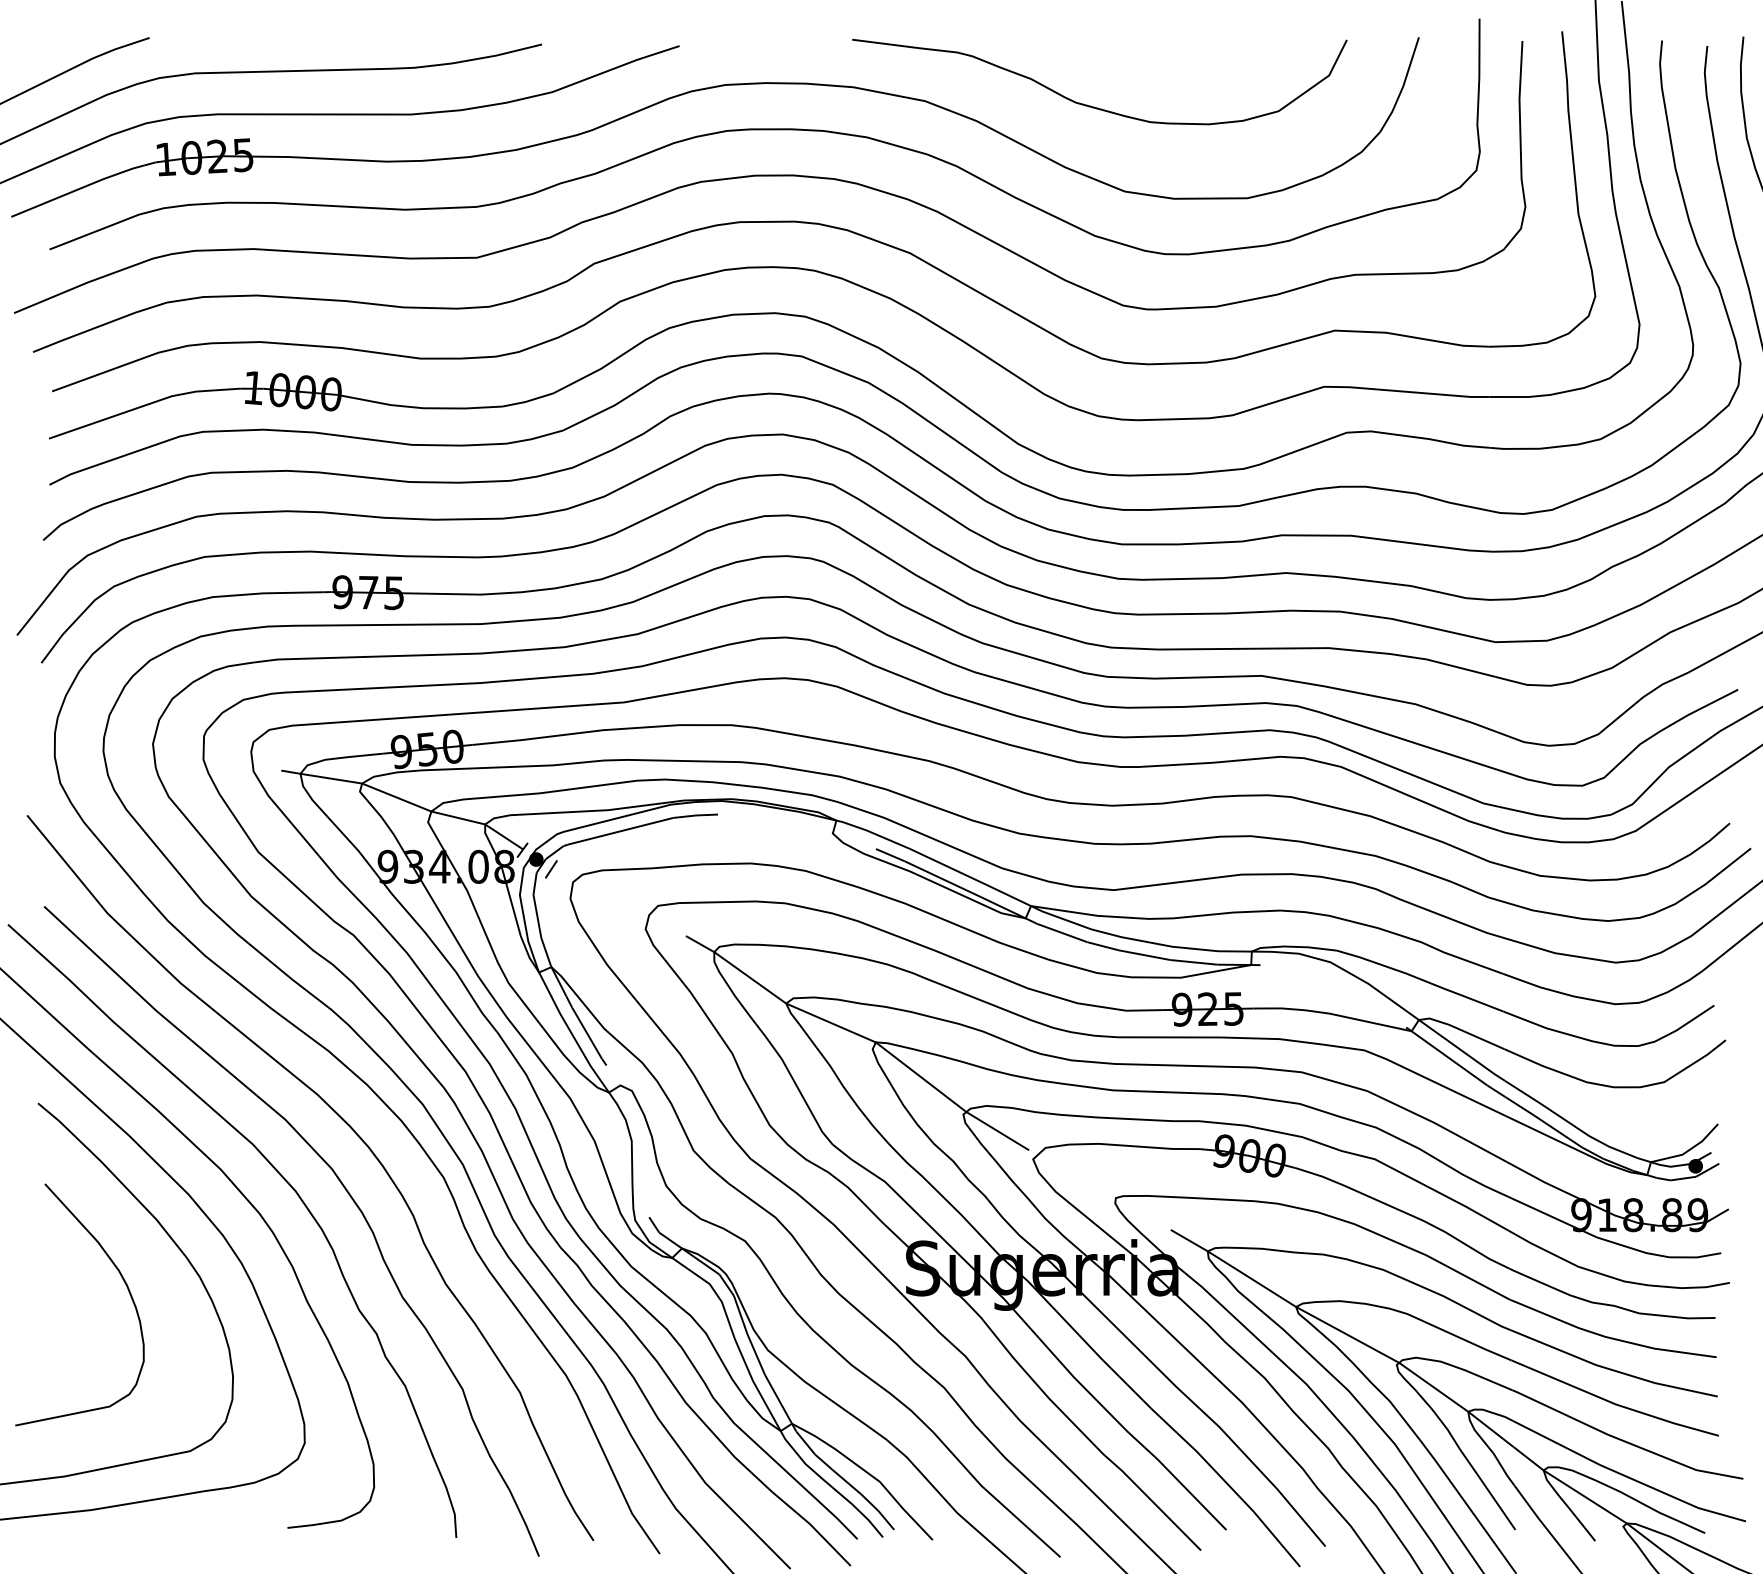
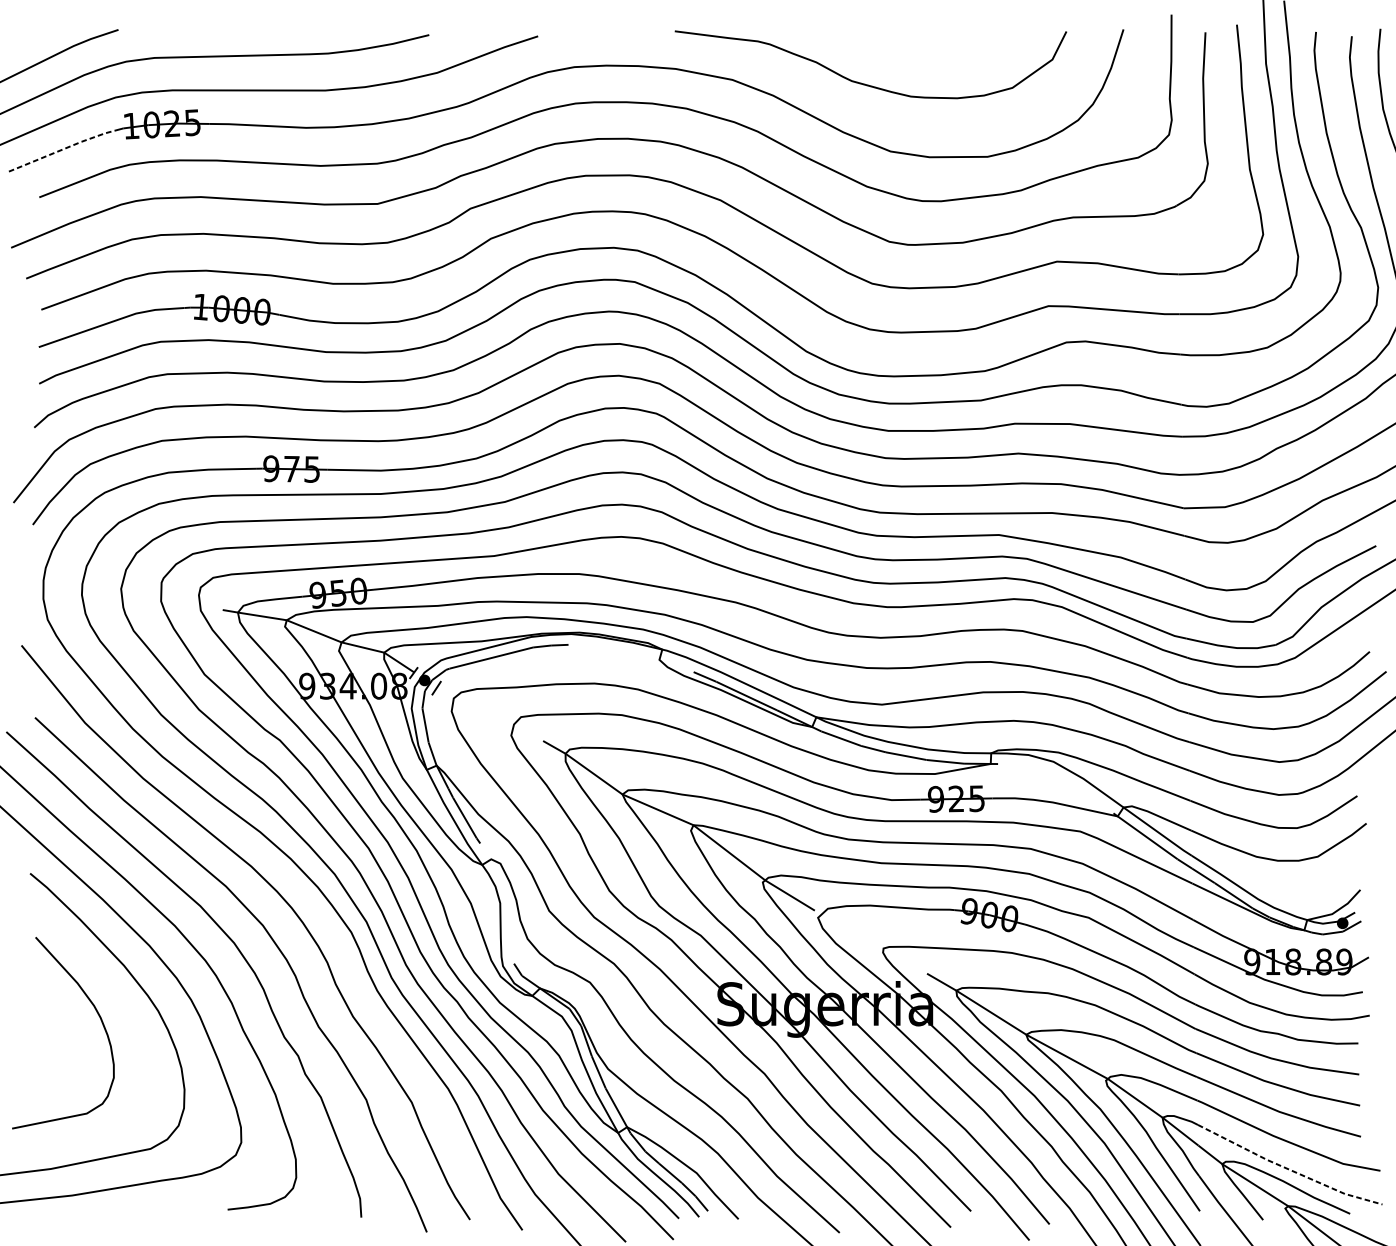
line: (79, 189) -> (62, 149), solid -> dashed
line: (1627, 1477) -> (1288, 1169), solid -> dashed

